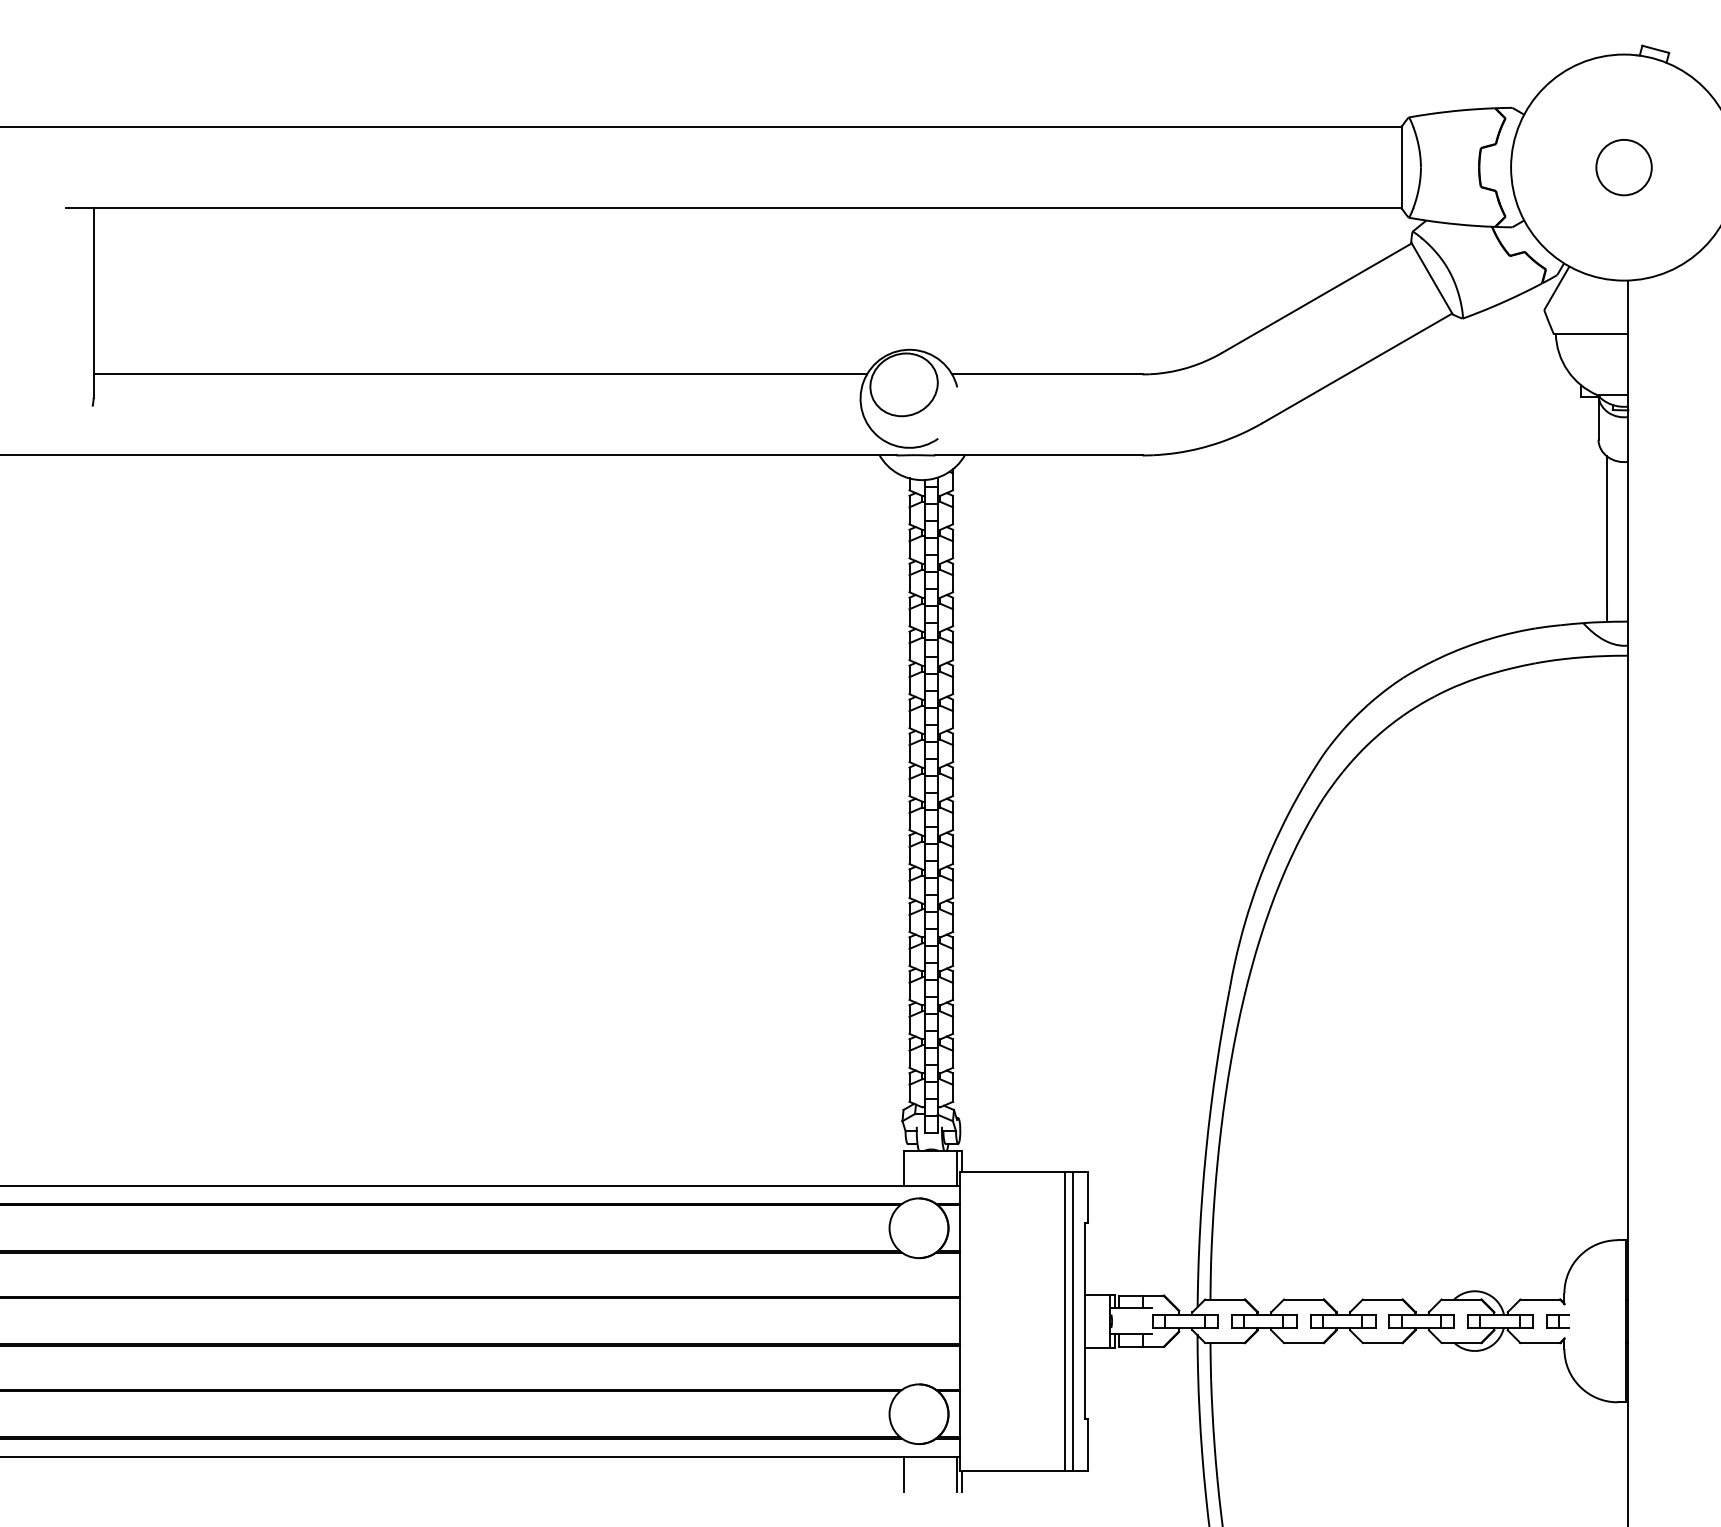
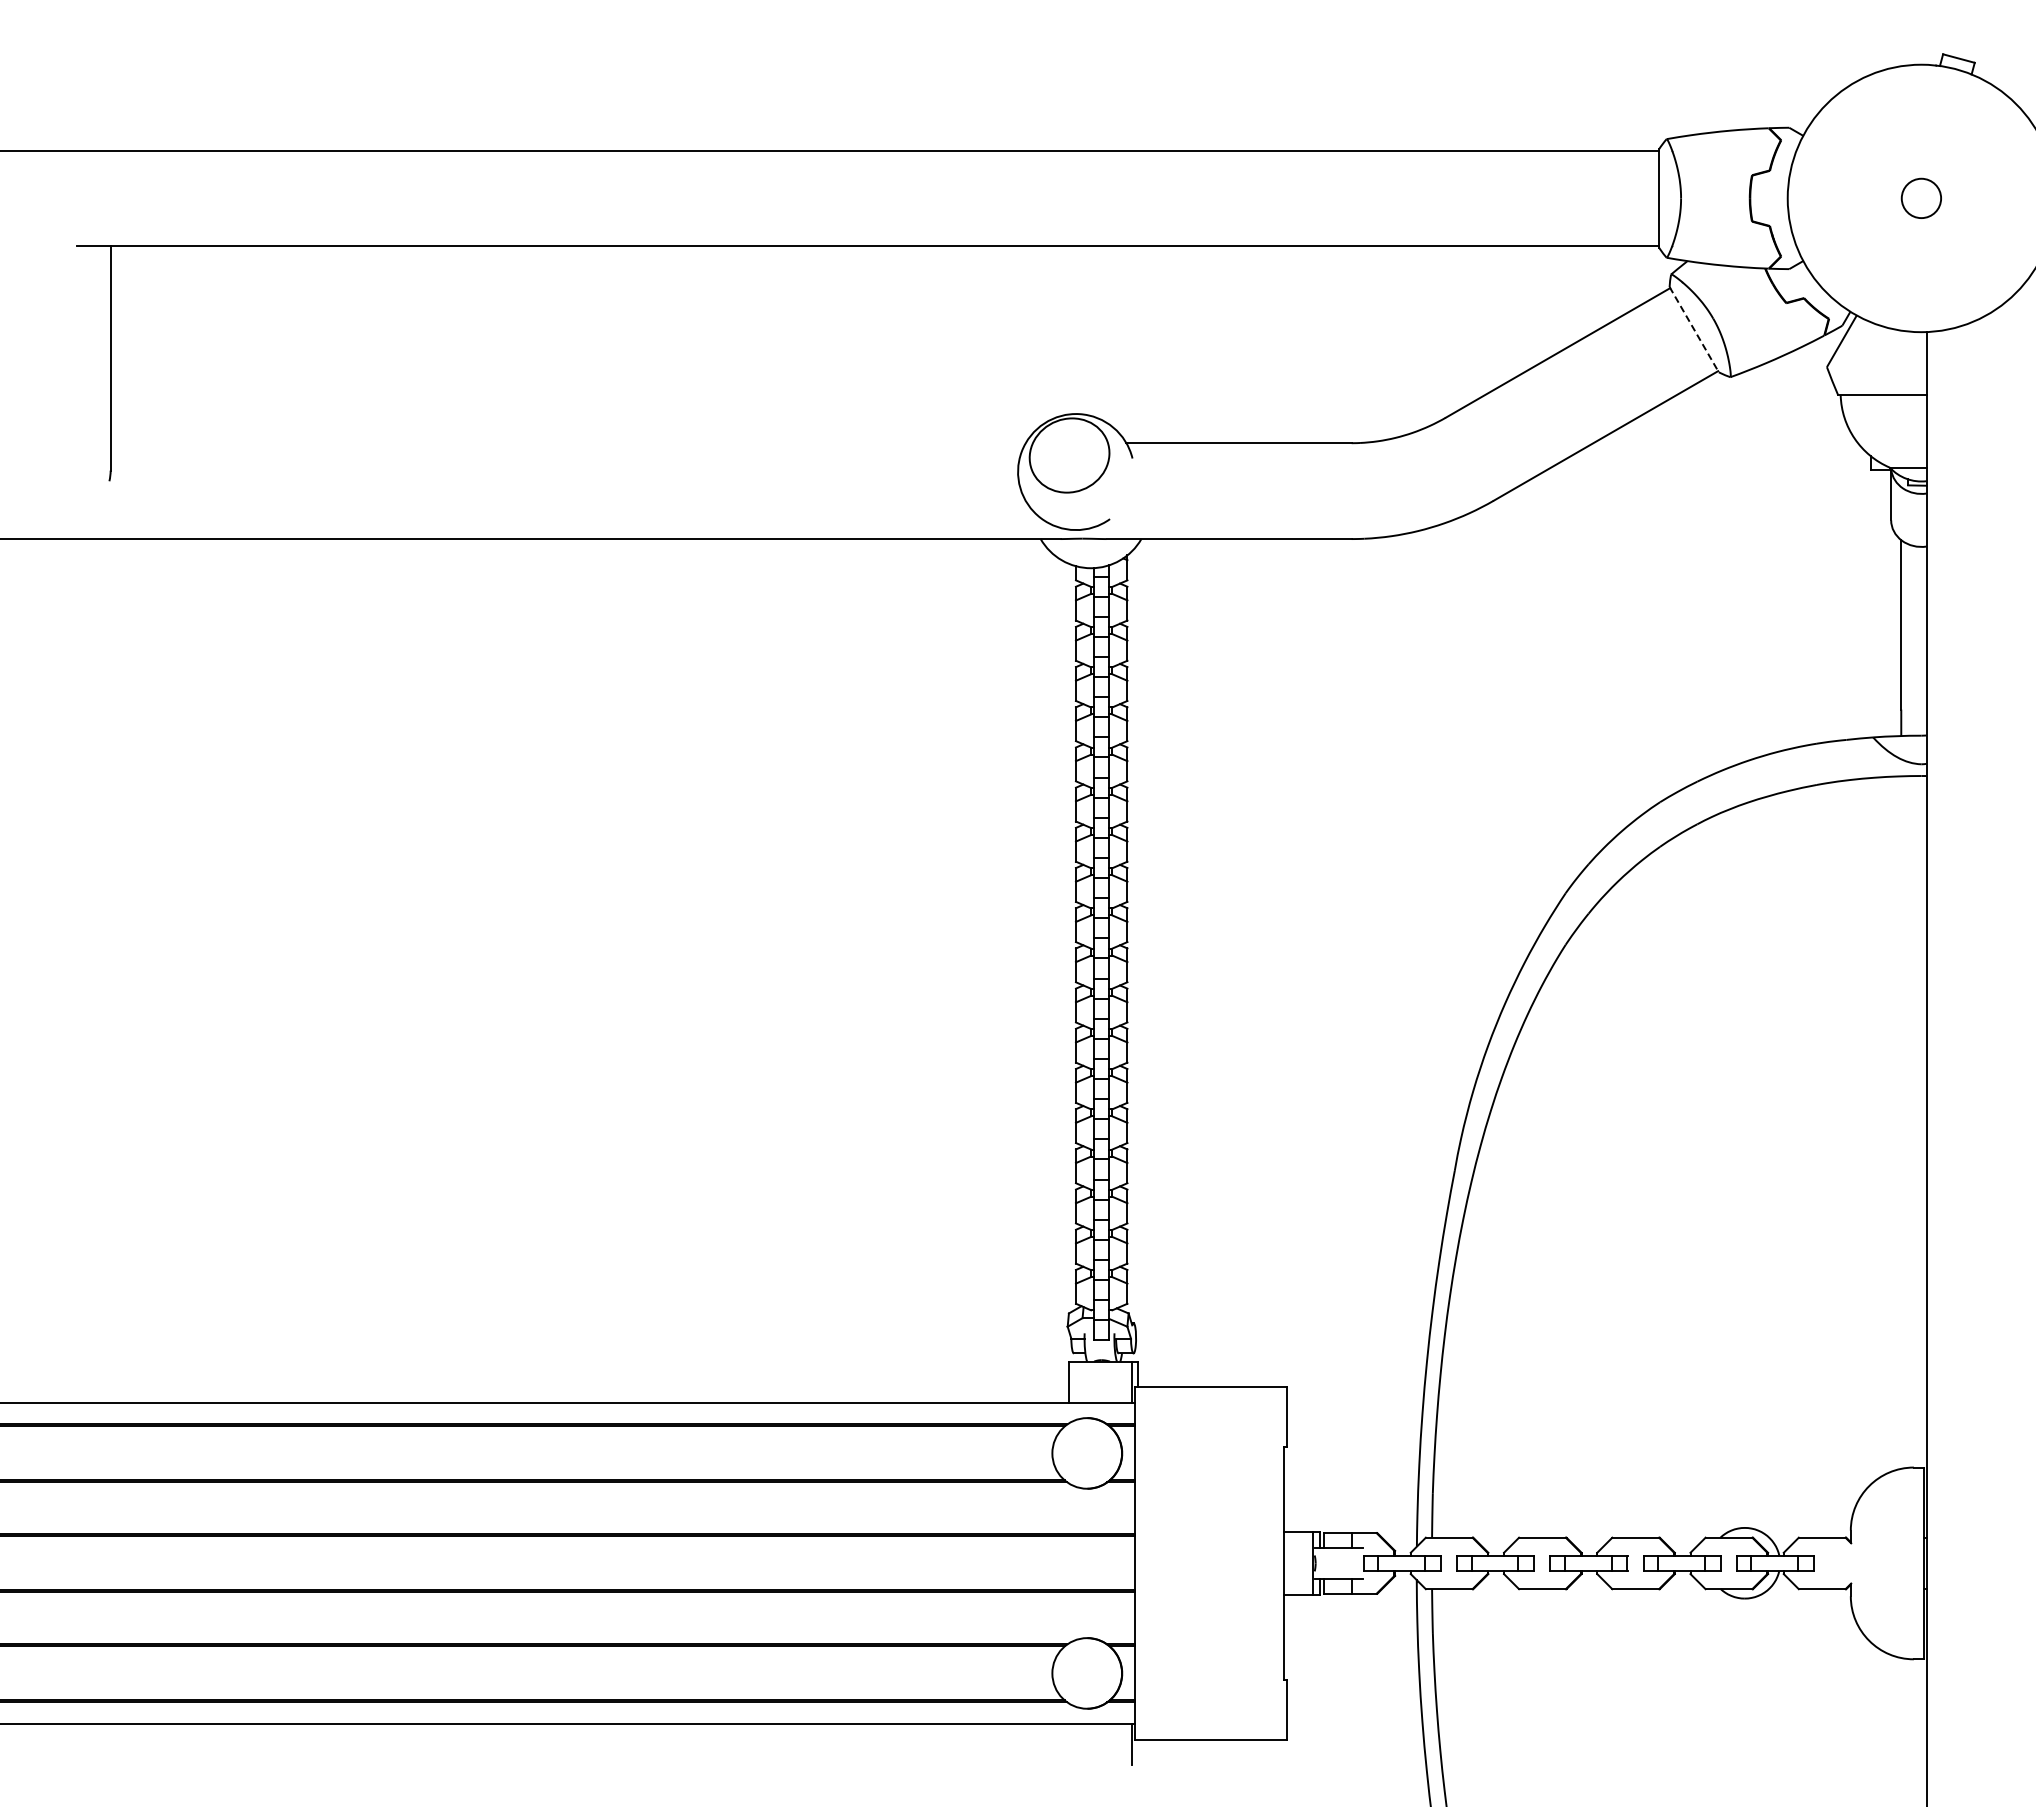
circle: (1624, 167) -> (1921, 198), size x0.6
line: (1432, 279) -> (1694, 330), solid -> dashed
line: (479, 374) -> (567, 443), removed
line: (1064, 1321) -> (1259, 1563), removed
line: (1073, 1321) -> (1269, 1563), removed
part: (1557, 1321) -> (1842, 1563), removed
line: (904, 1474) -> (1069, 1744), removed
line: (961, 1481) -> (1137, 1752), removed

